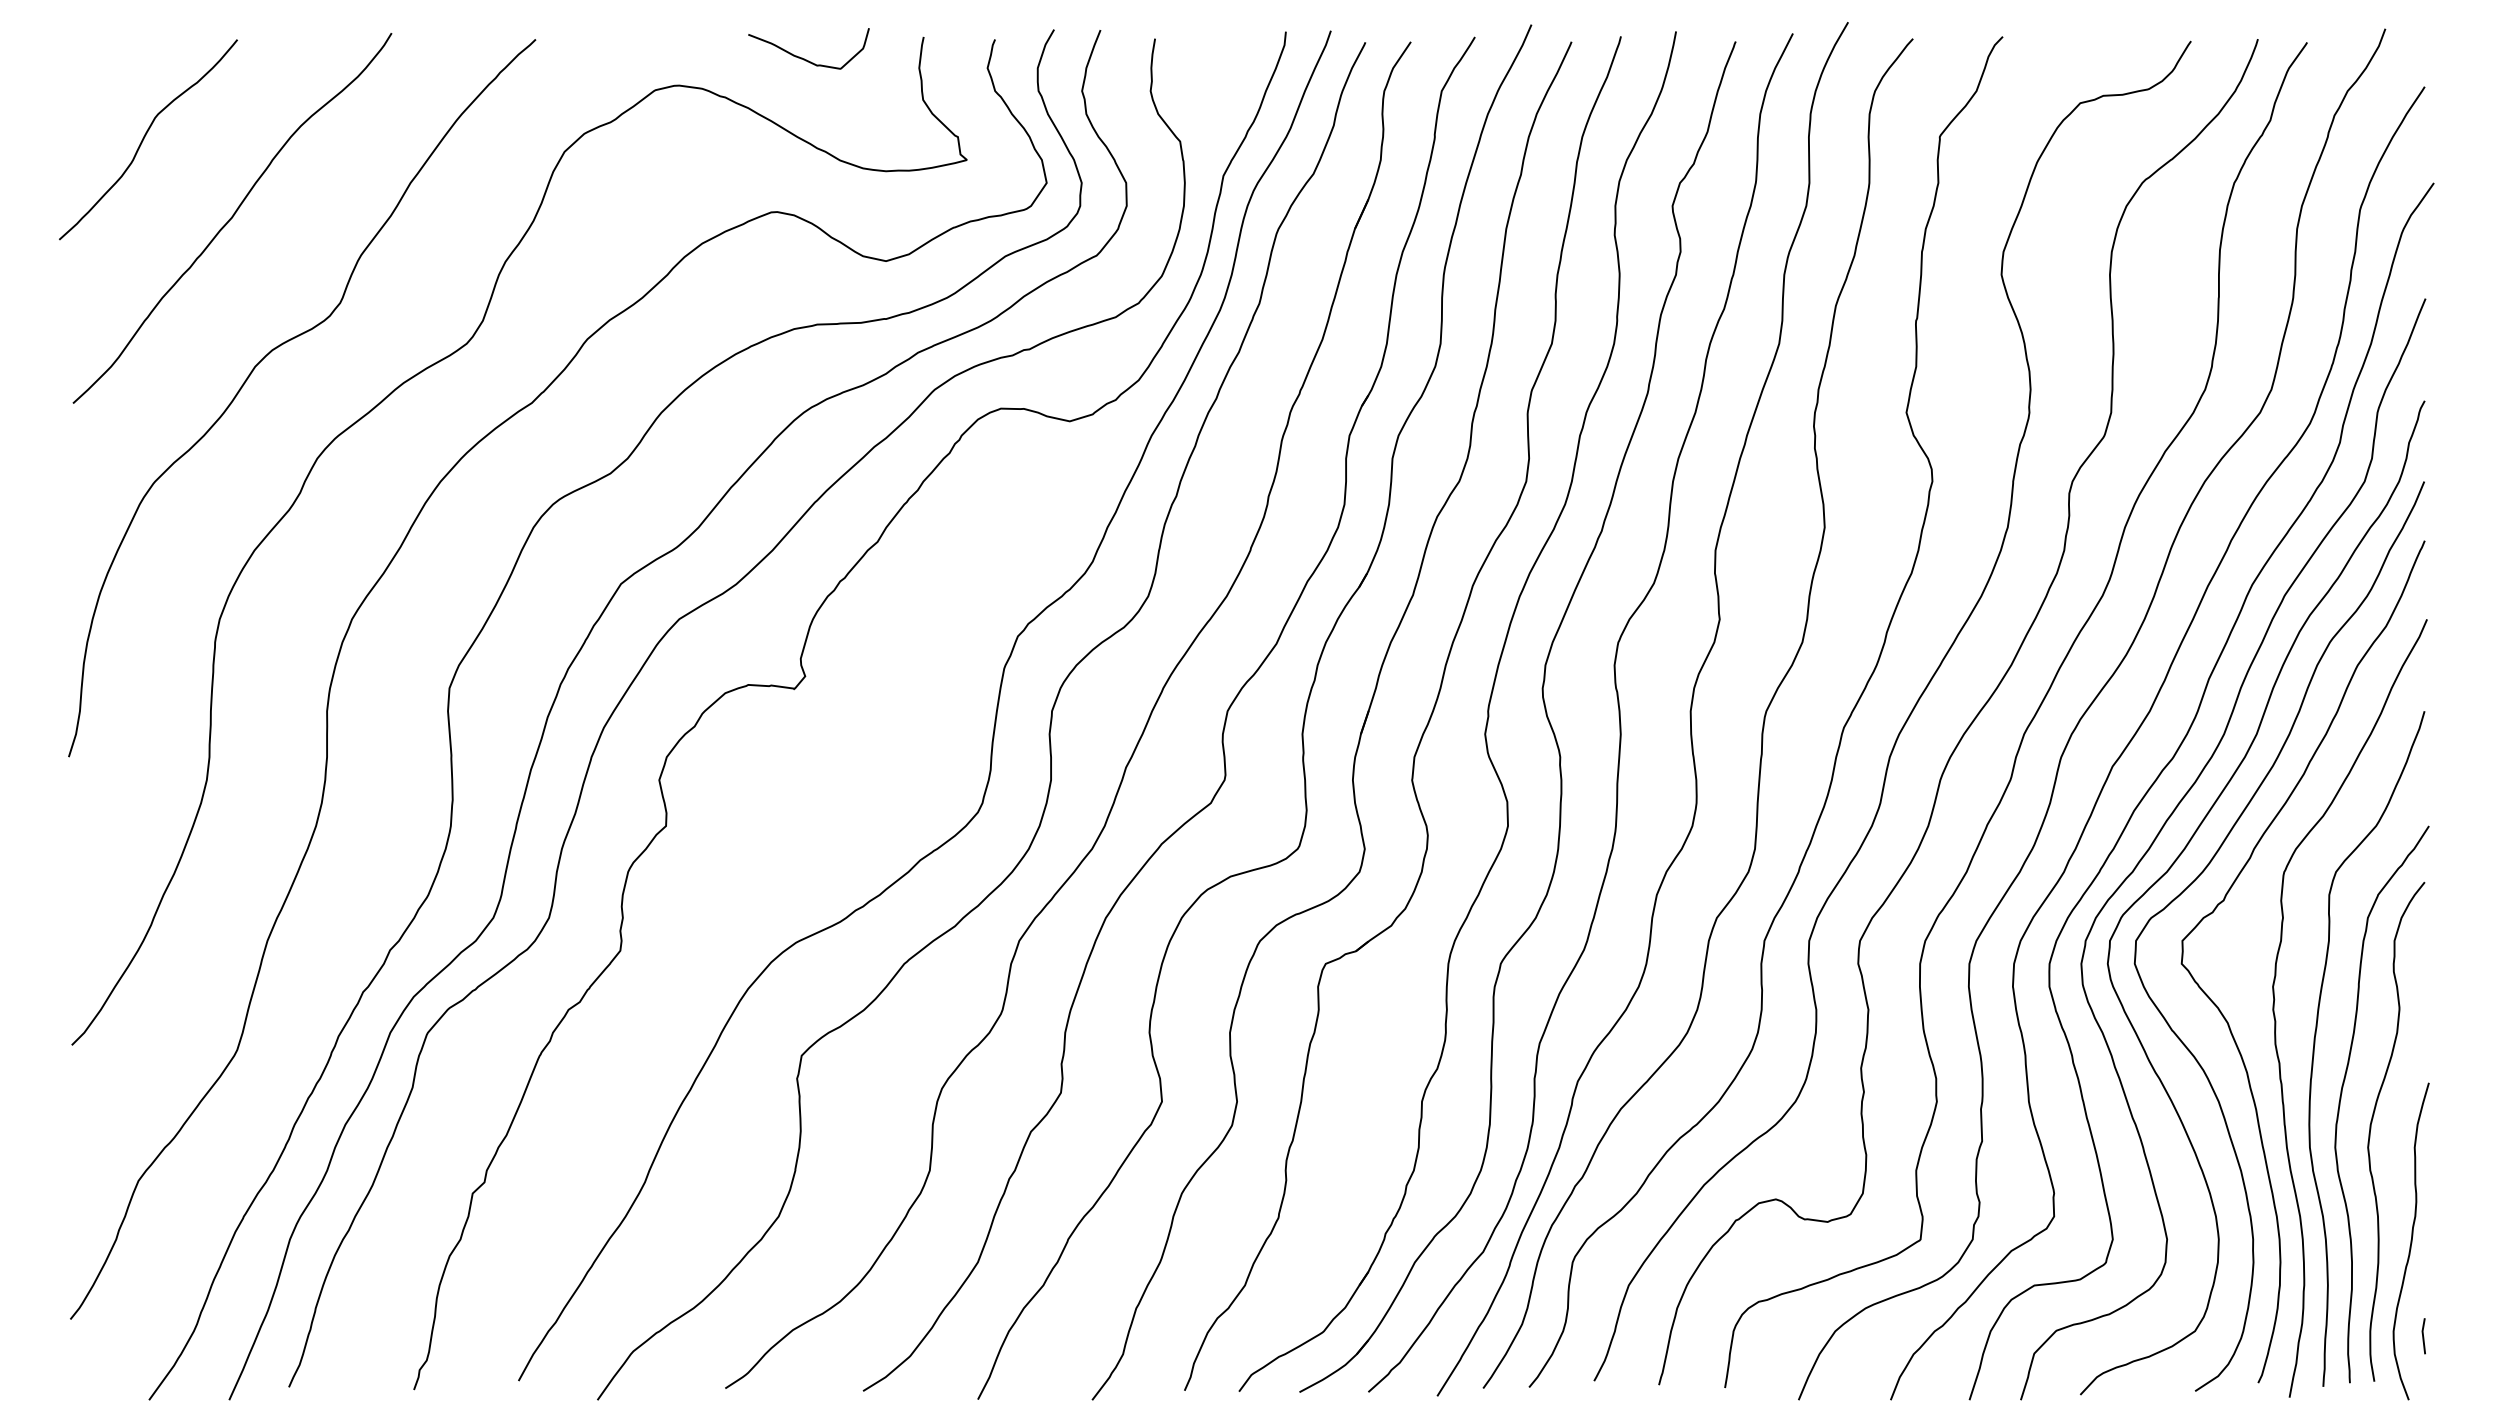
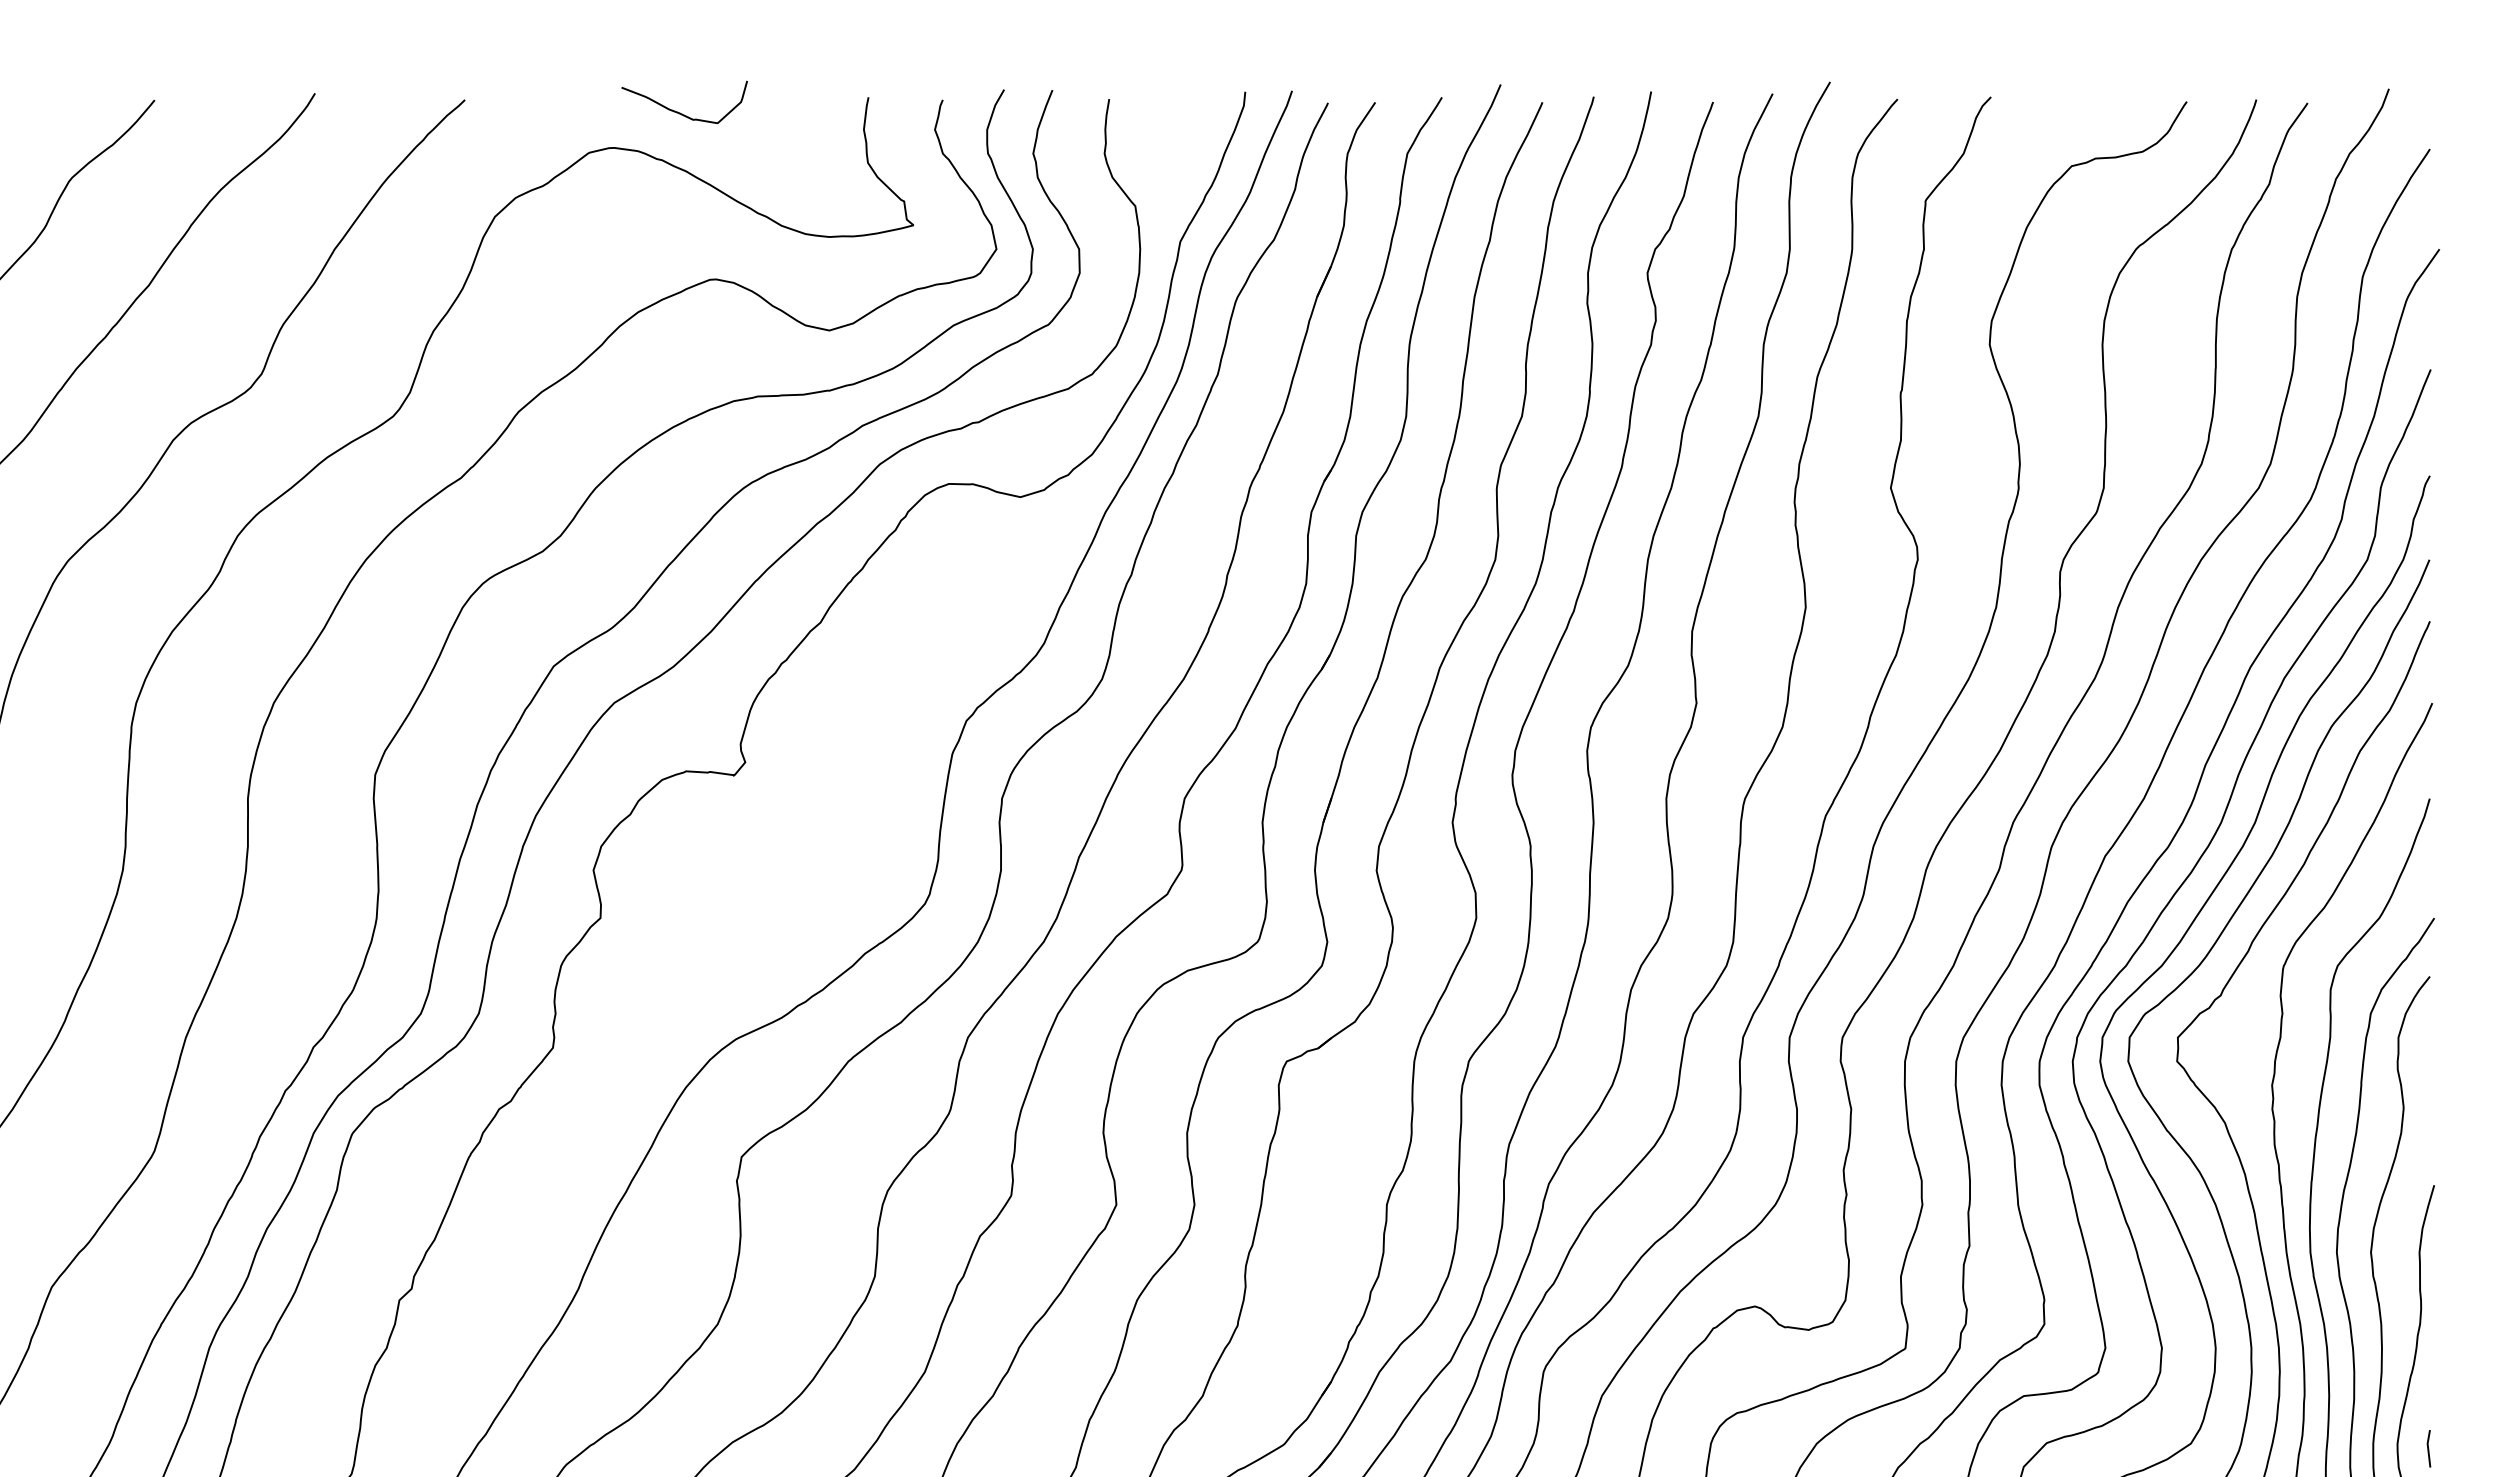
curve: (804, 58) -> (680, 112), moved

